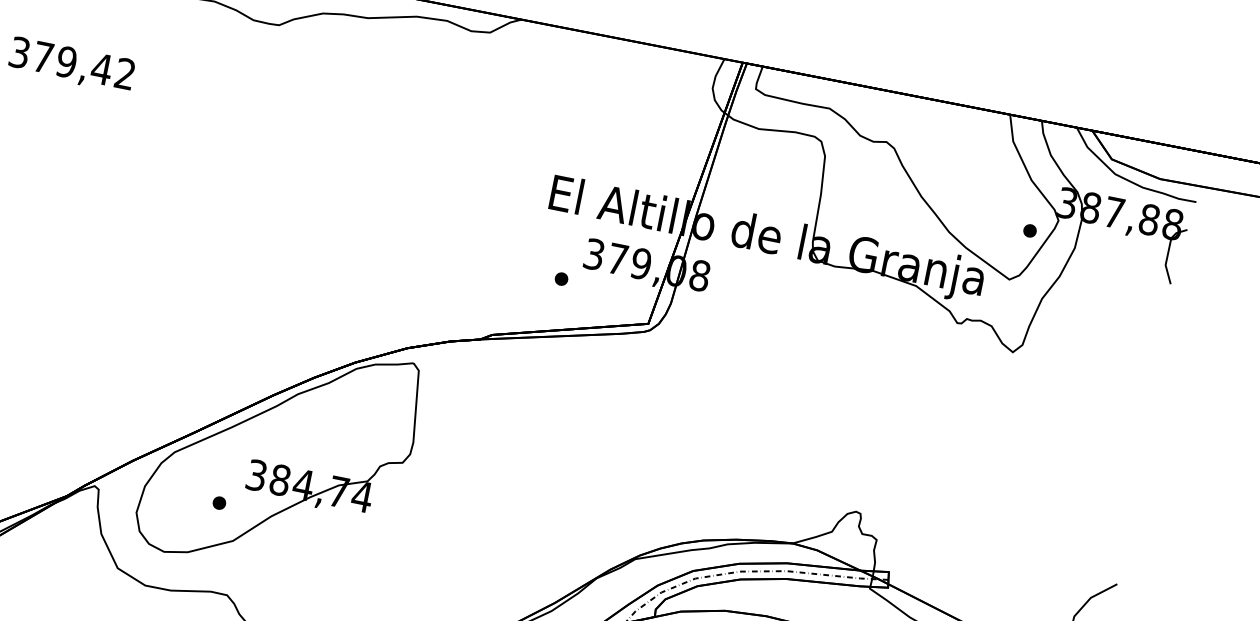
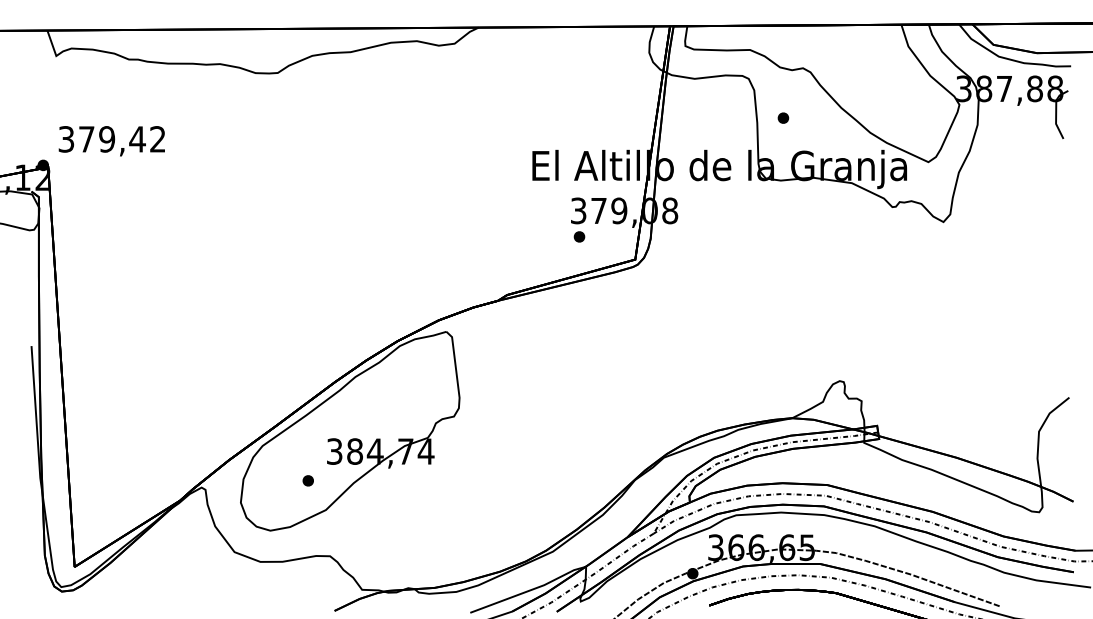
part: (1030, 230) -> (783, 117), moved
part: (561, 278) -> (579, 236), moved

